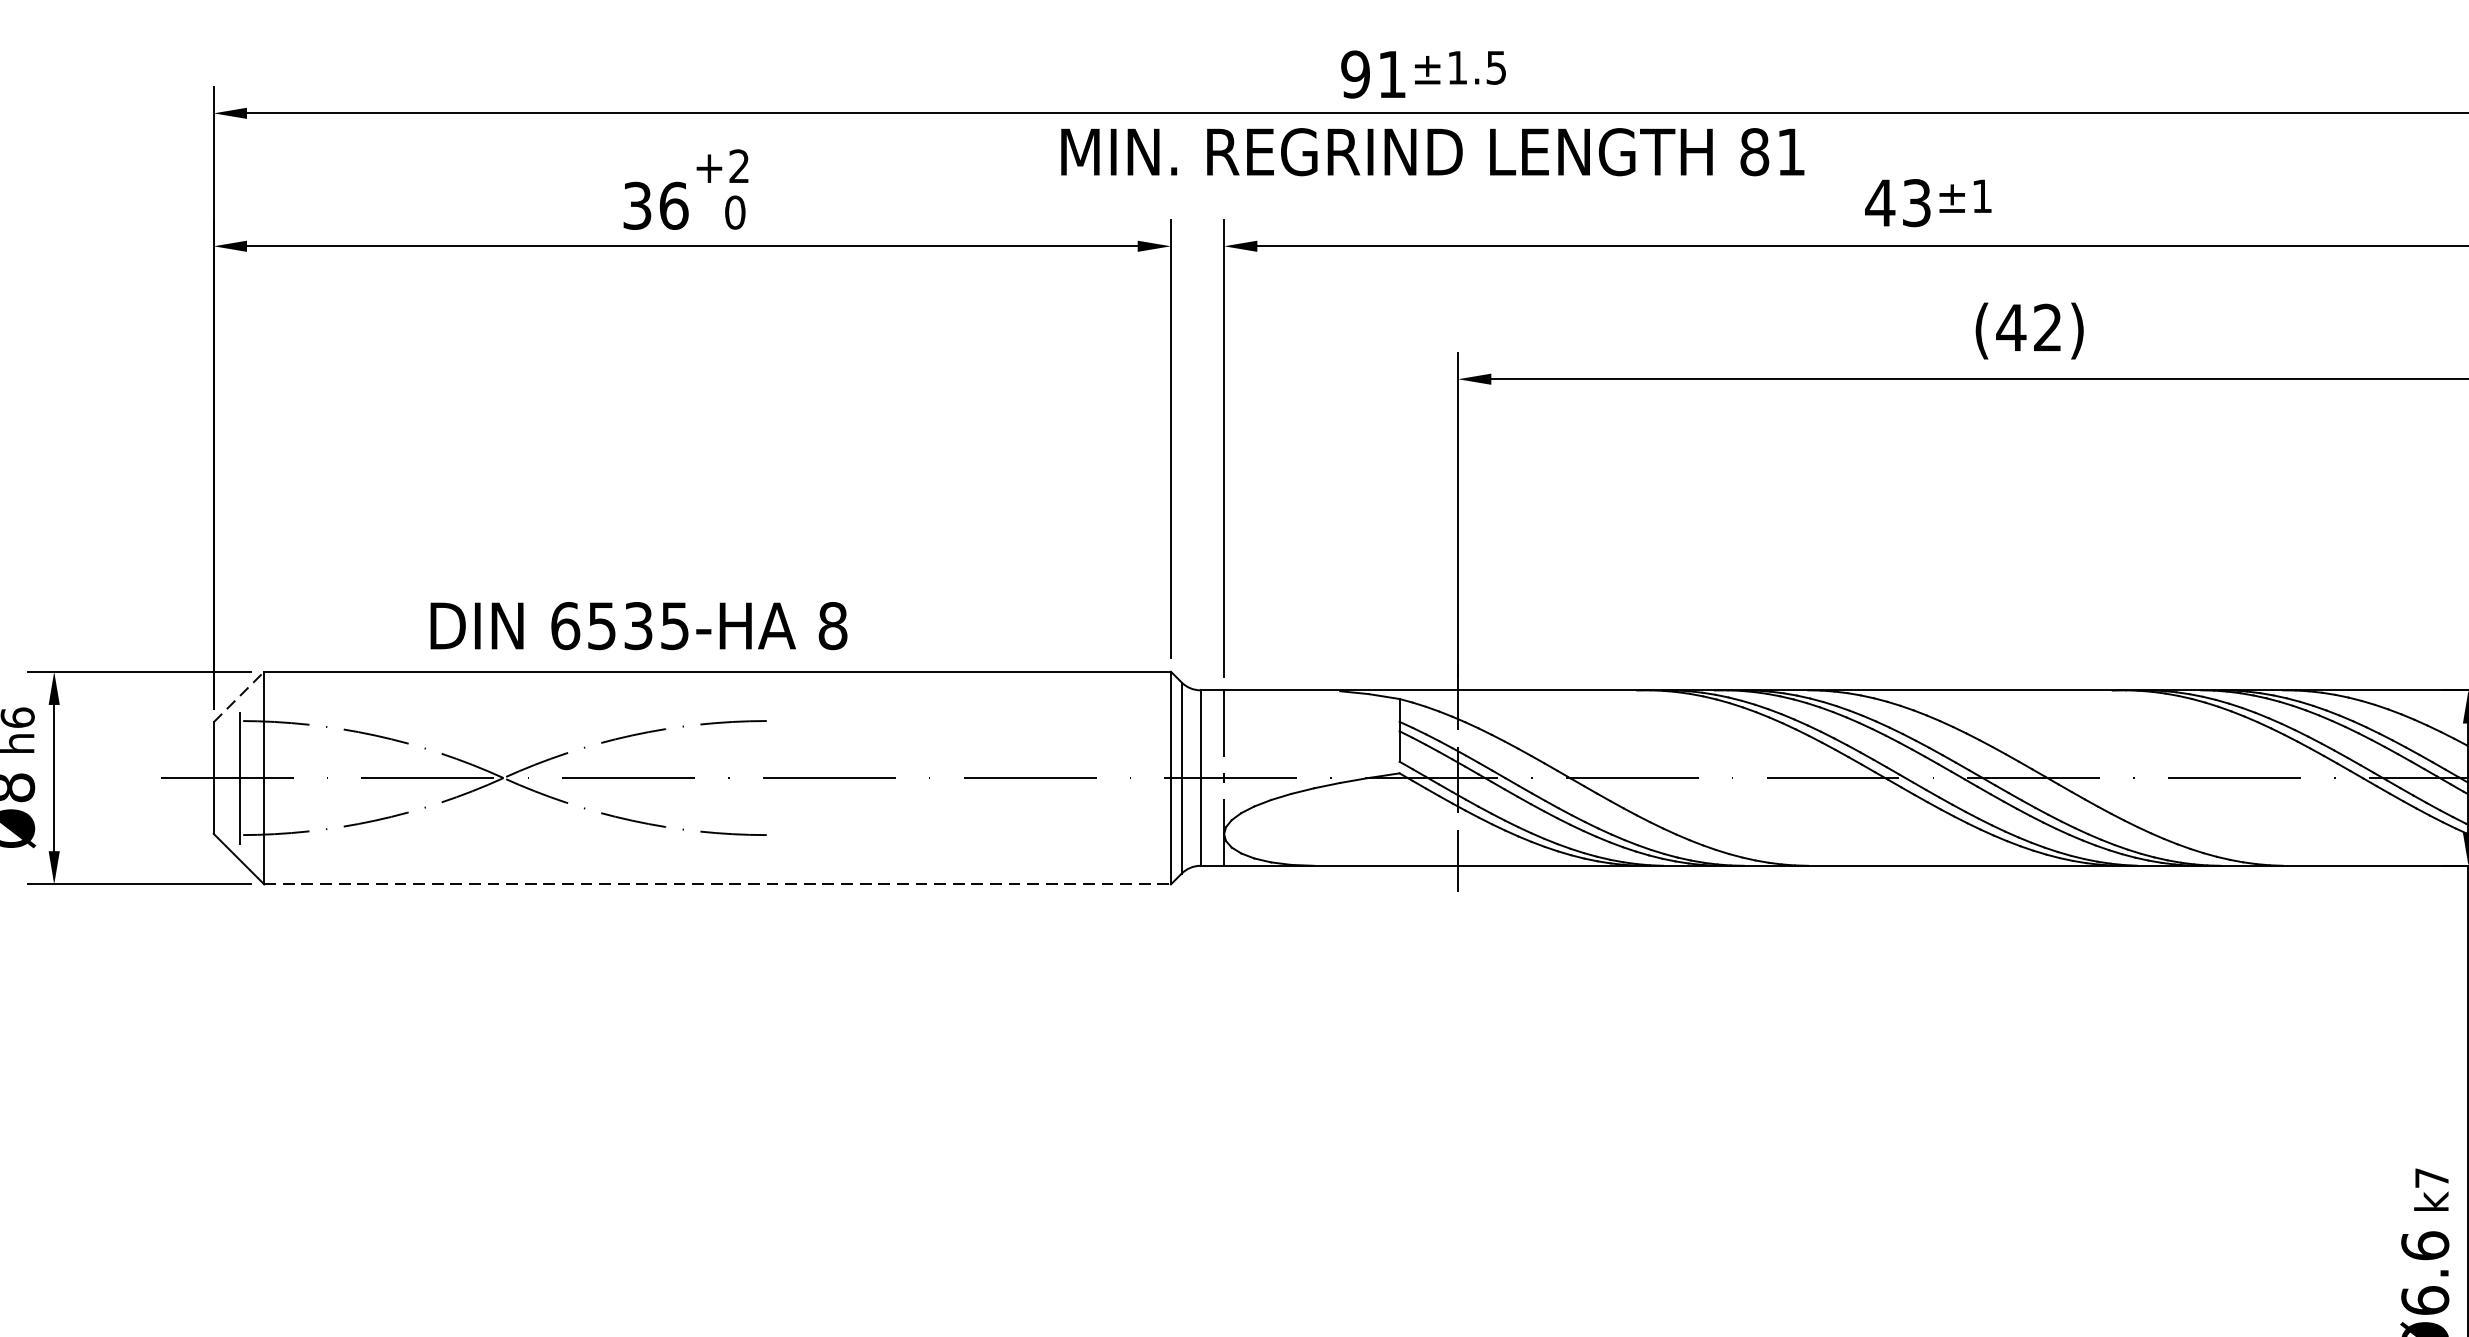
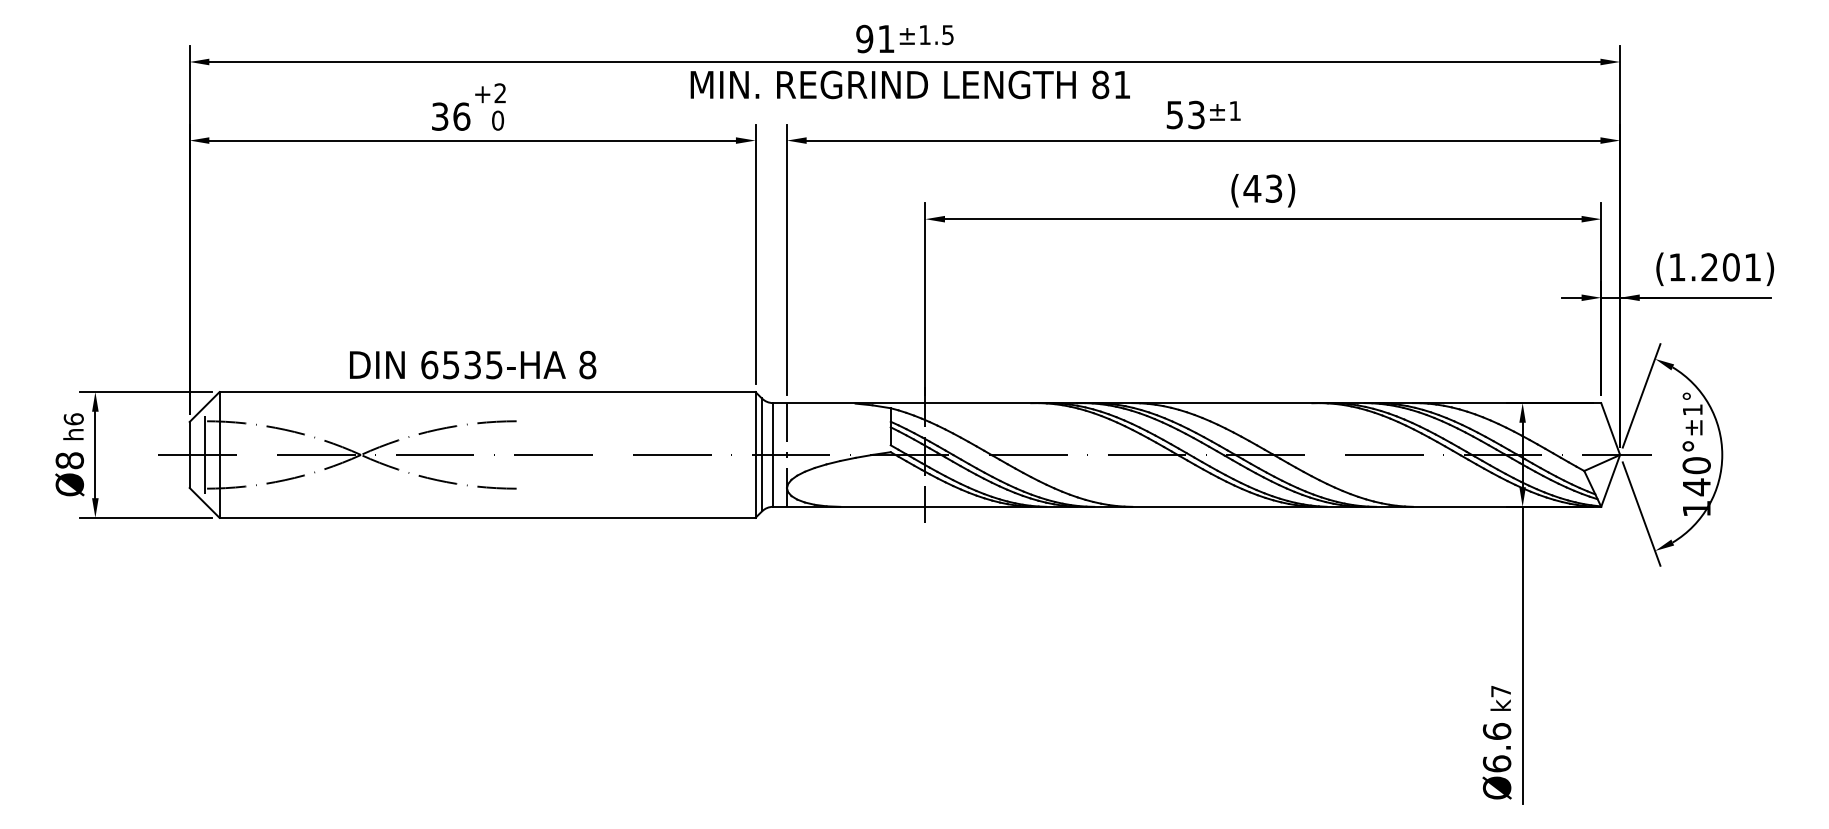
text: (1879, 203) -> (1174, 115), 43 -> 53
text: (2047, 327) -> (1273, 188), (42) -> (43)
text: (639, 625) -> (473, 364), moved
line: (238, 696) -> (204, 406), dashed -> solid
line: (719, 883) -> (488, 517), dashed -> solid

